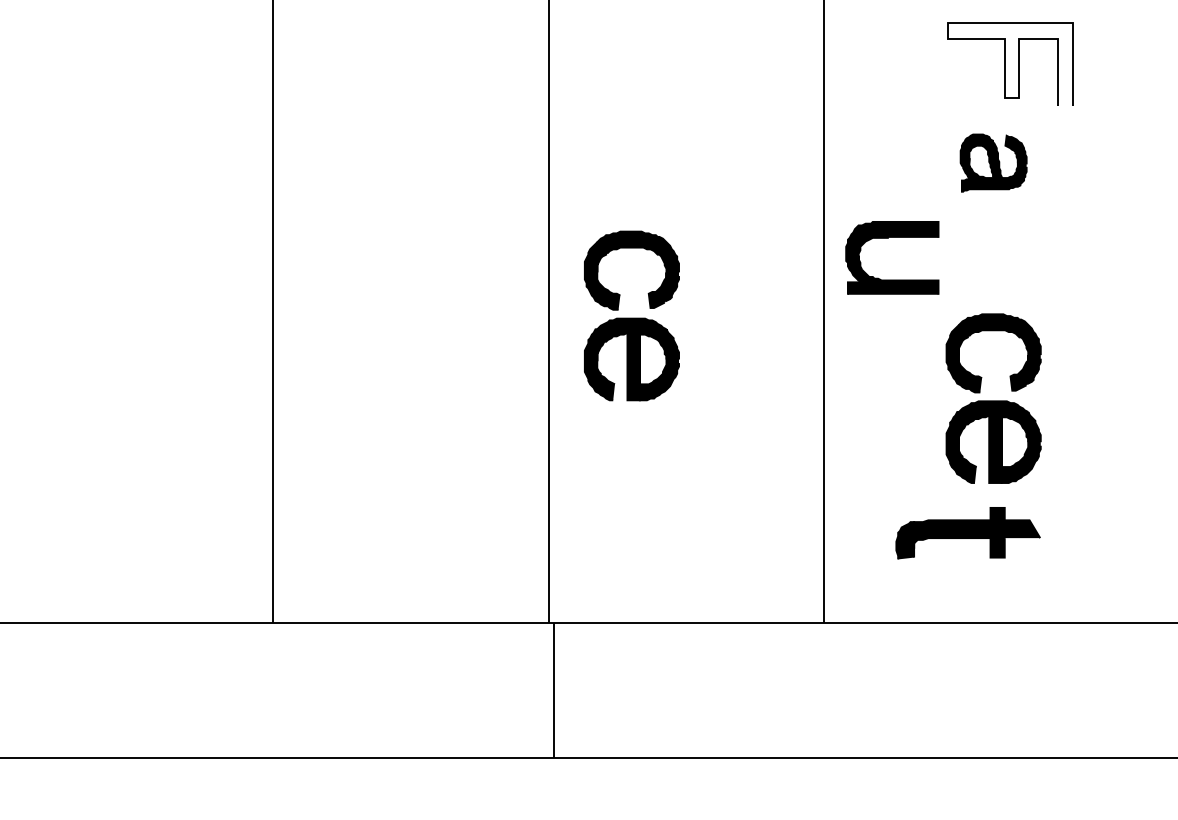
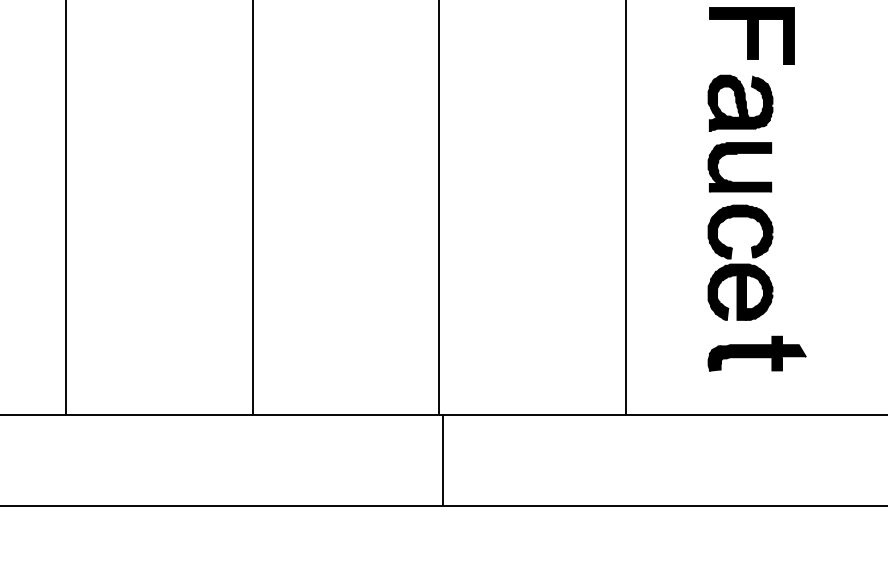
fill: (1009, 64) -> (751, 36), added
part: (993, 162) -> (740, 102), size x1.43
part: (888, 238) -> (737, 154), moved
part: (631, 315) -> (495, 206), removed
part: (967, 532) -> (756, 353), moved

